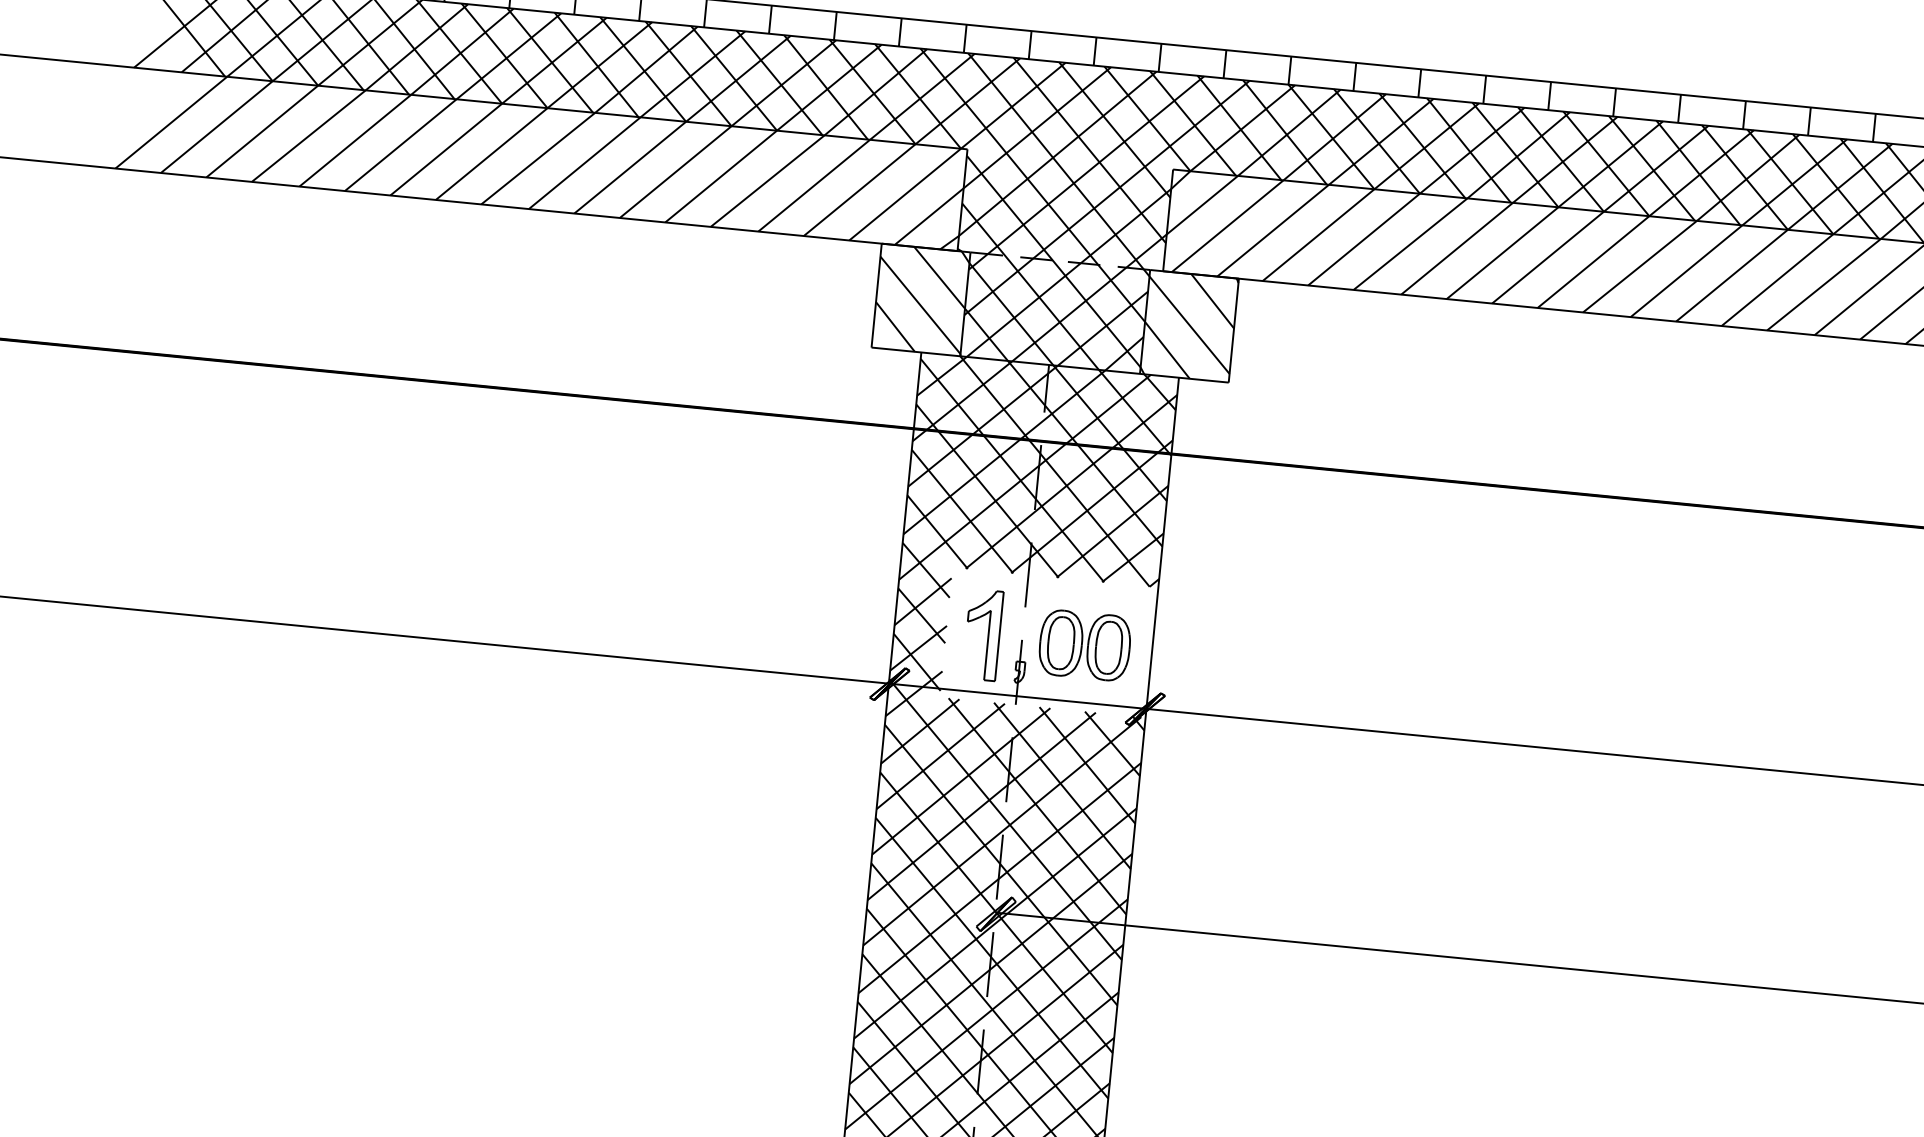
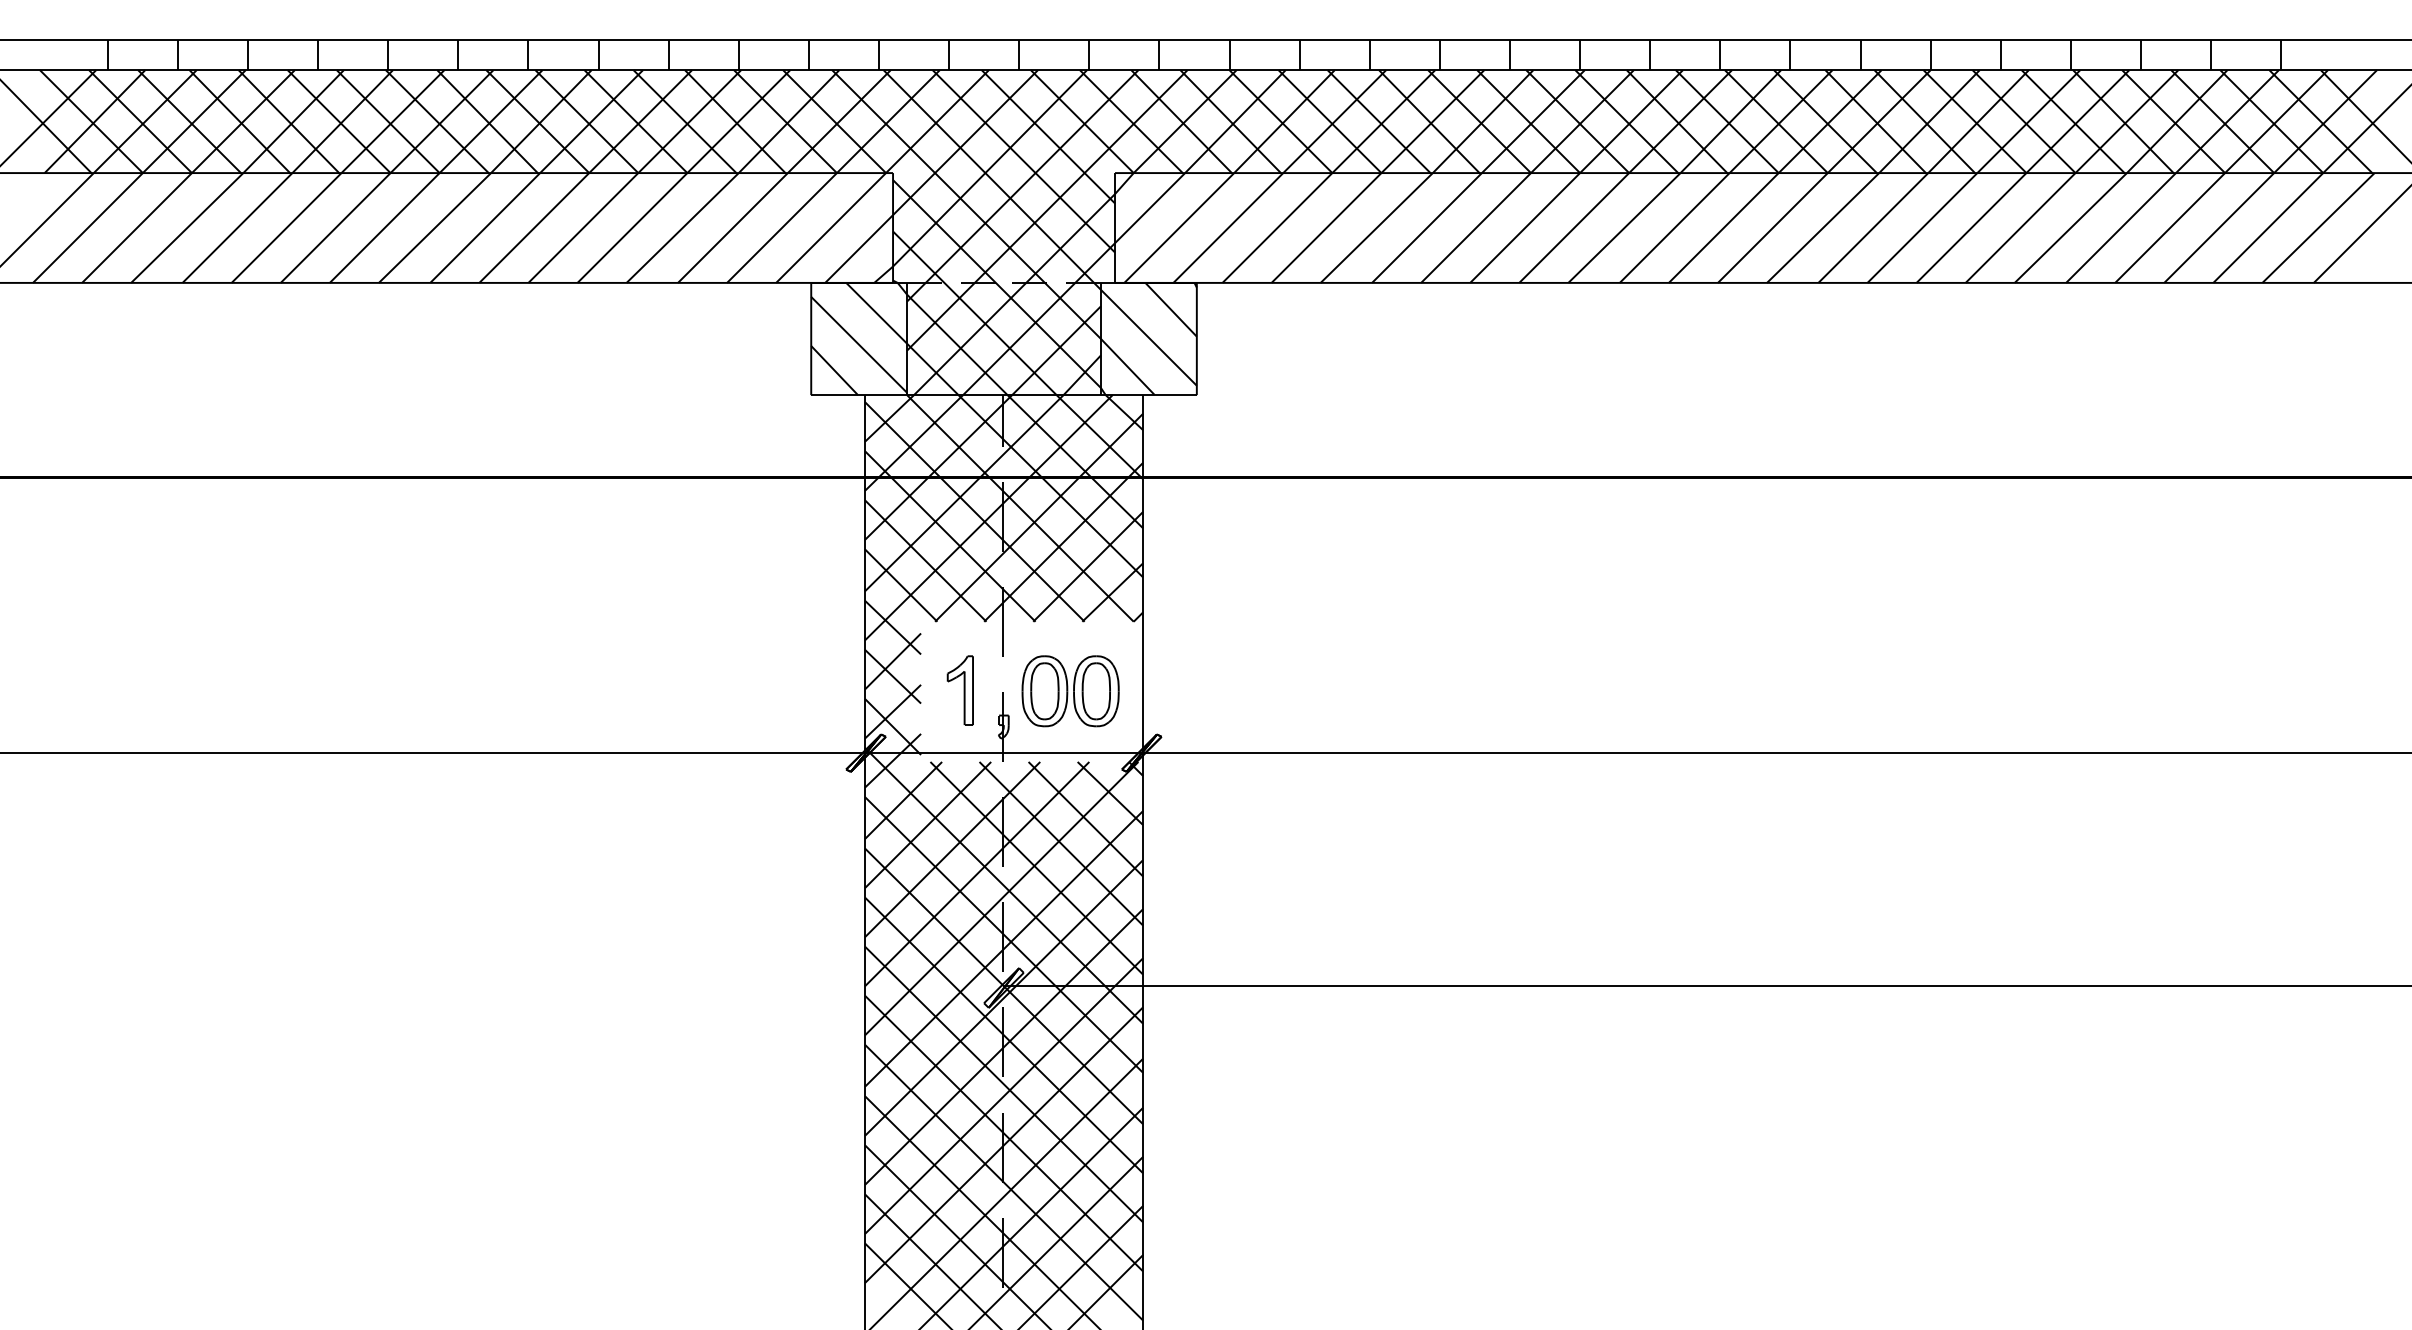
part: (982, 634) -> (959, 690), size x0.71

